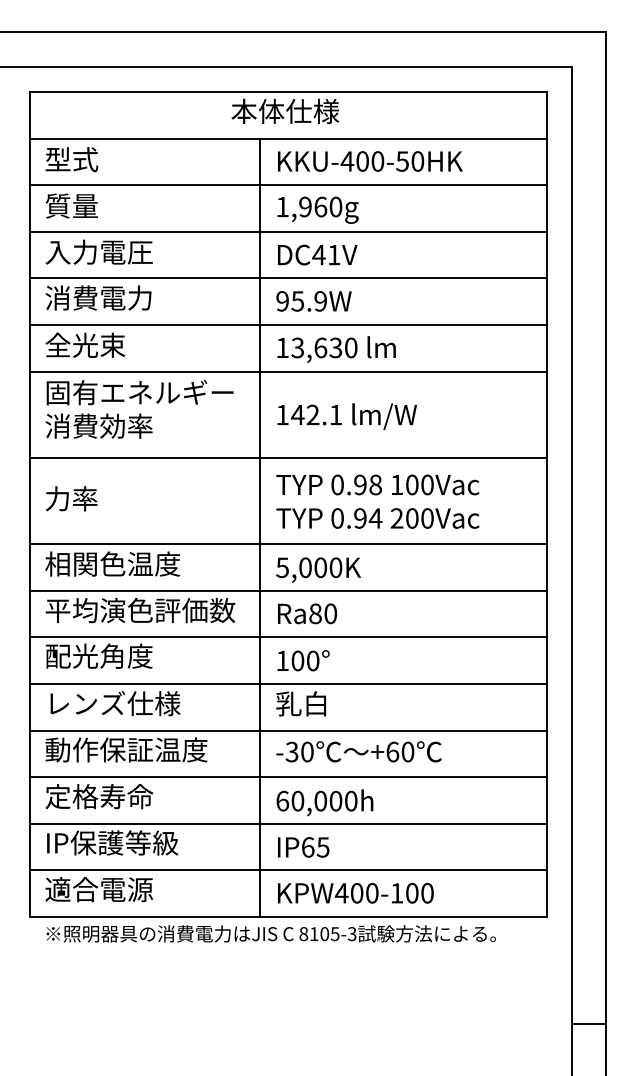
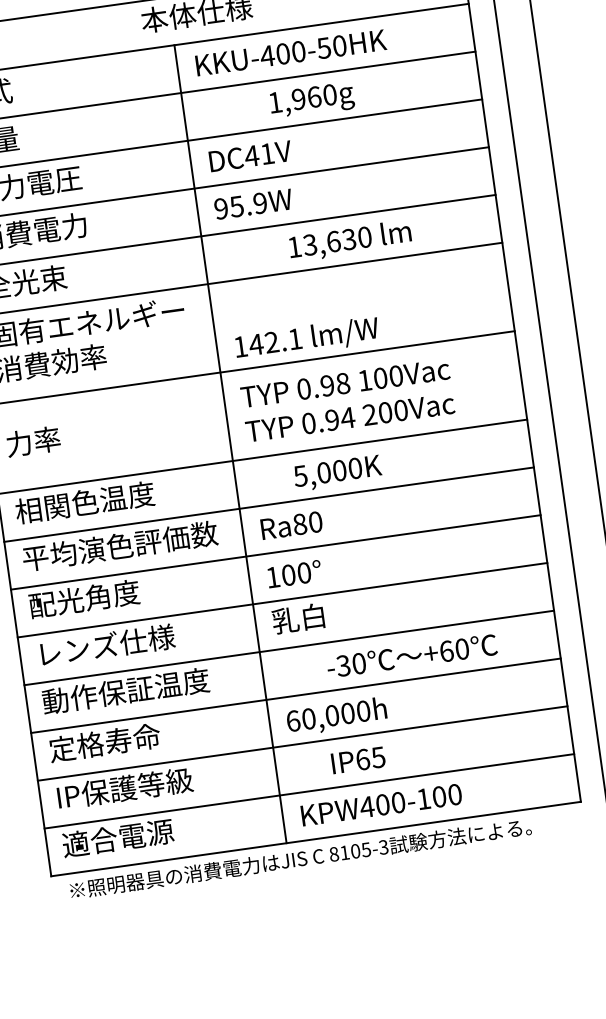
text: (317, 209) -> (311, 100), moved
text: (336, 349) -> (350, 241), moved
text: (346, 416) -> (306, 339), moved
text: (318, 569) -> (337, 472), moved
text: (358, 751) -> (411, 655), moved
text: (303, 847) -> (358, 760), moved

